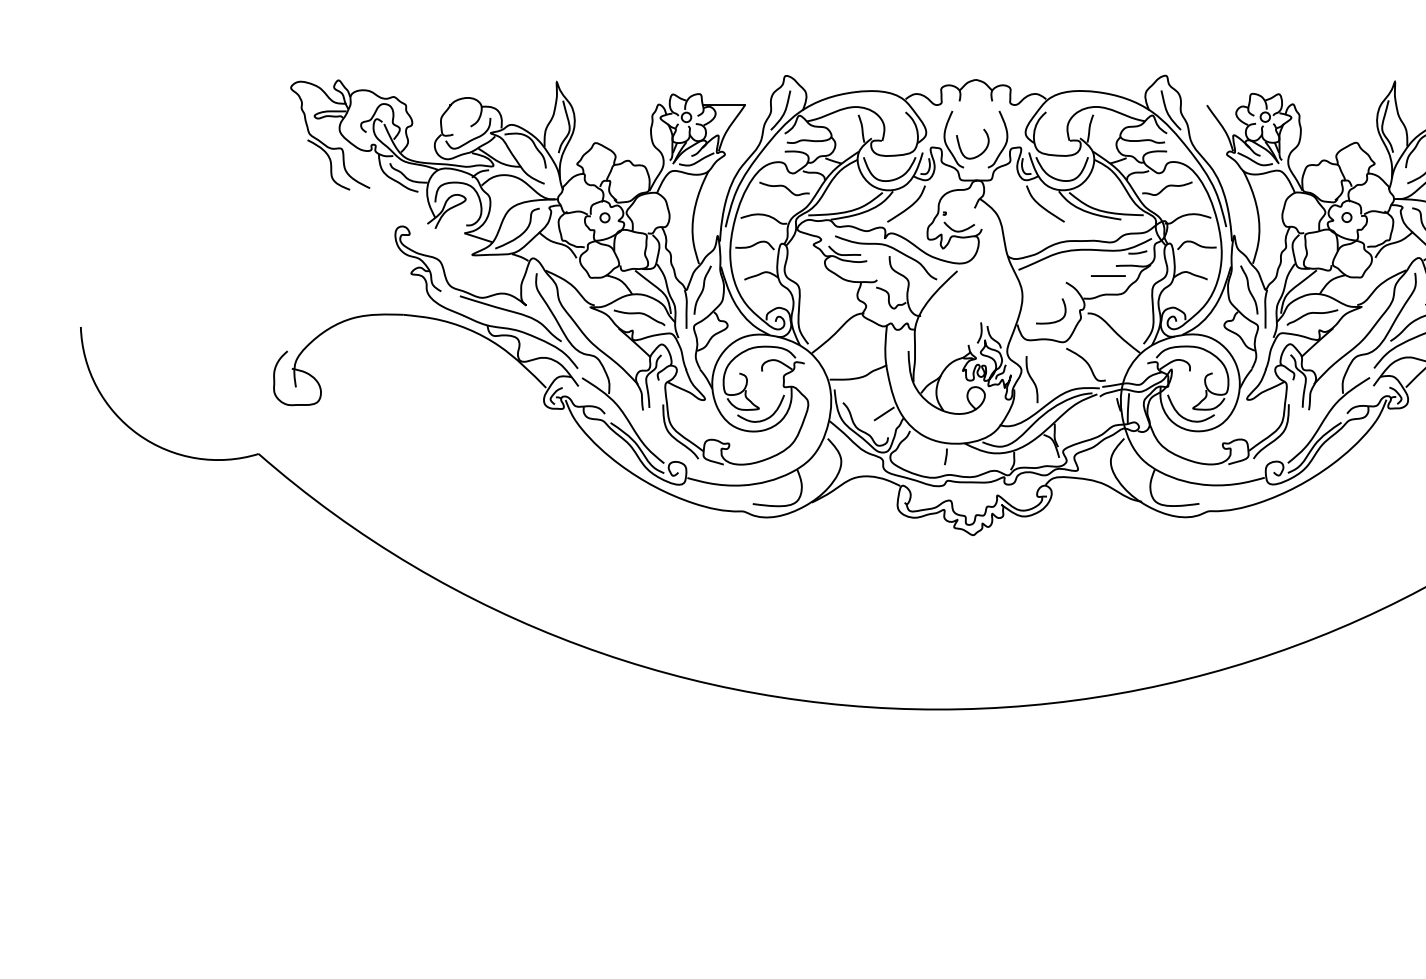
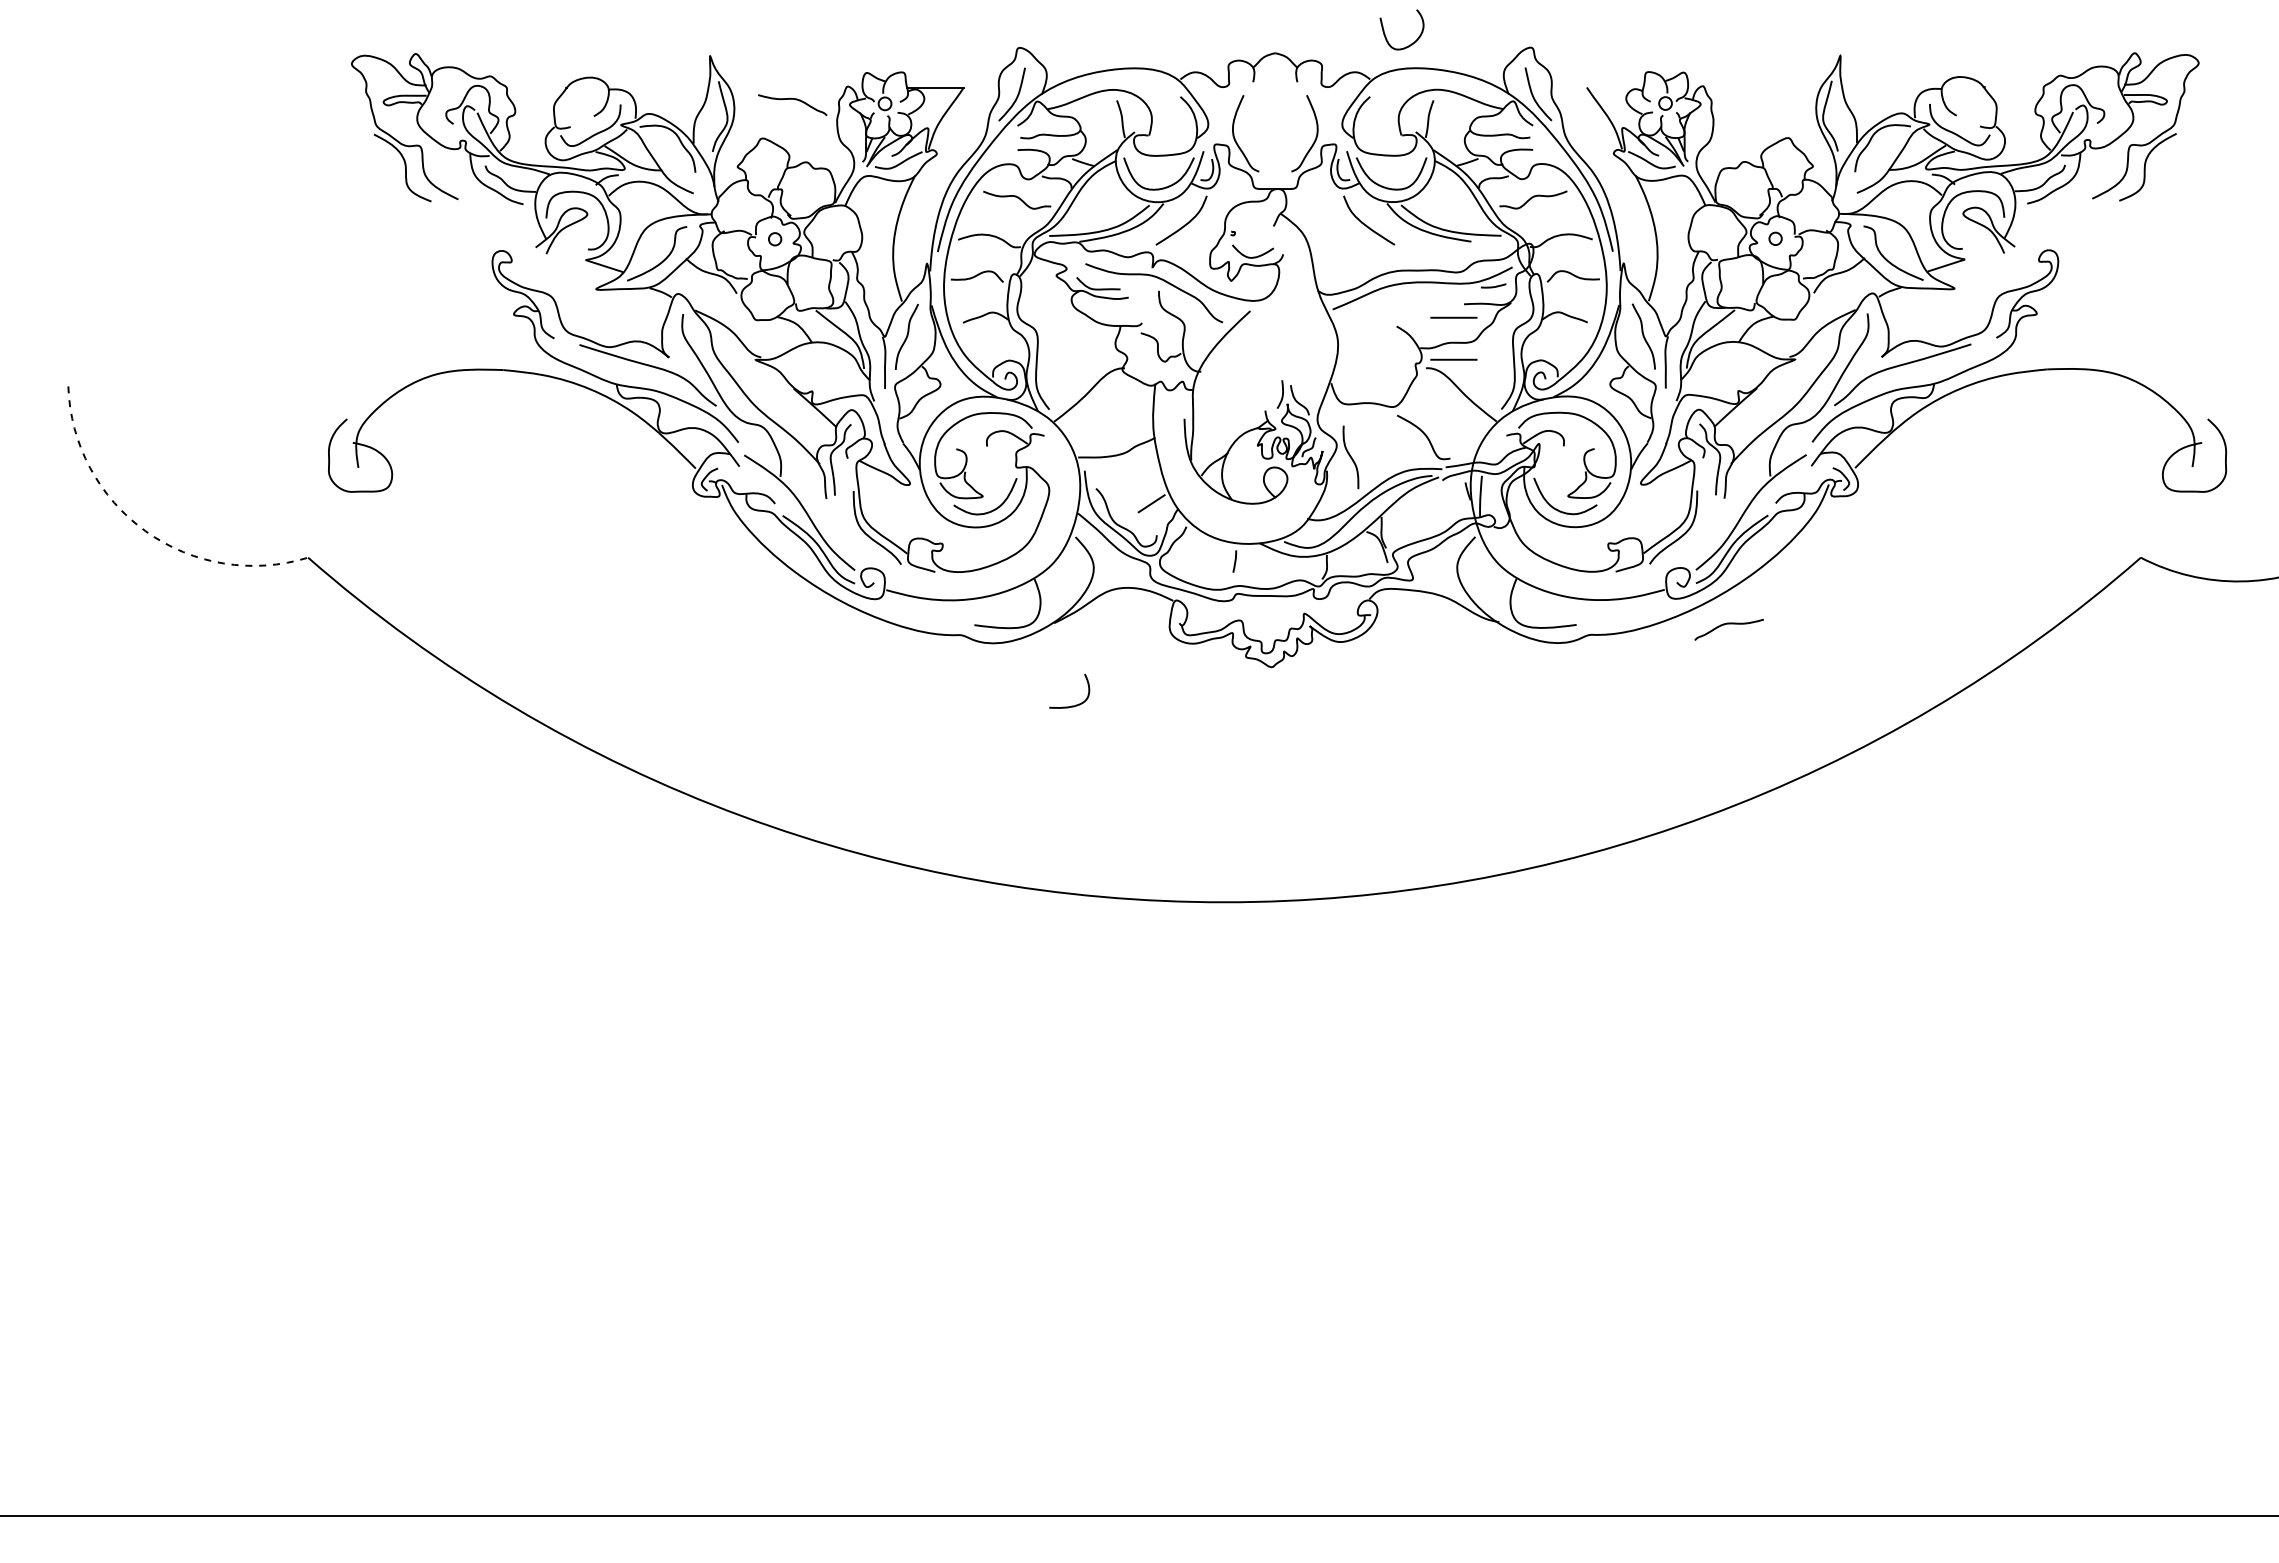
curve: (960, 146) -> (1385, 33), moved
line: (1108, 306) -> (1453, 359), added
curve: (1312, 313) -> (1728, 624), moved
curve: (641, 314) -> (795, 100), moved
curve: (1052, 321) -> (1071, 705), moved
arc: (138, 434) -> (145, 531), solid -> dashed

